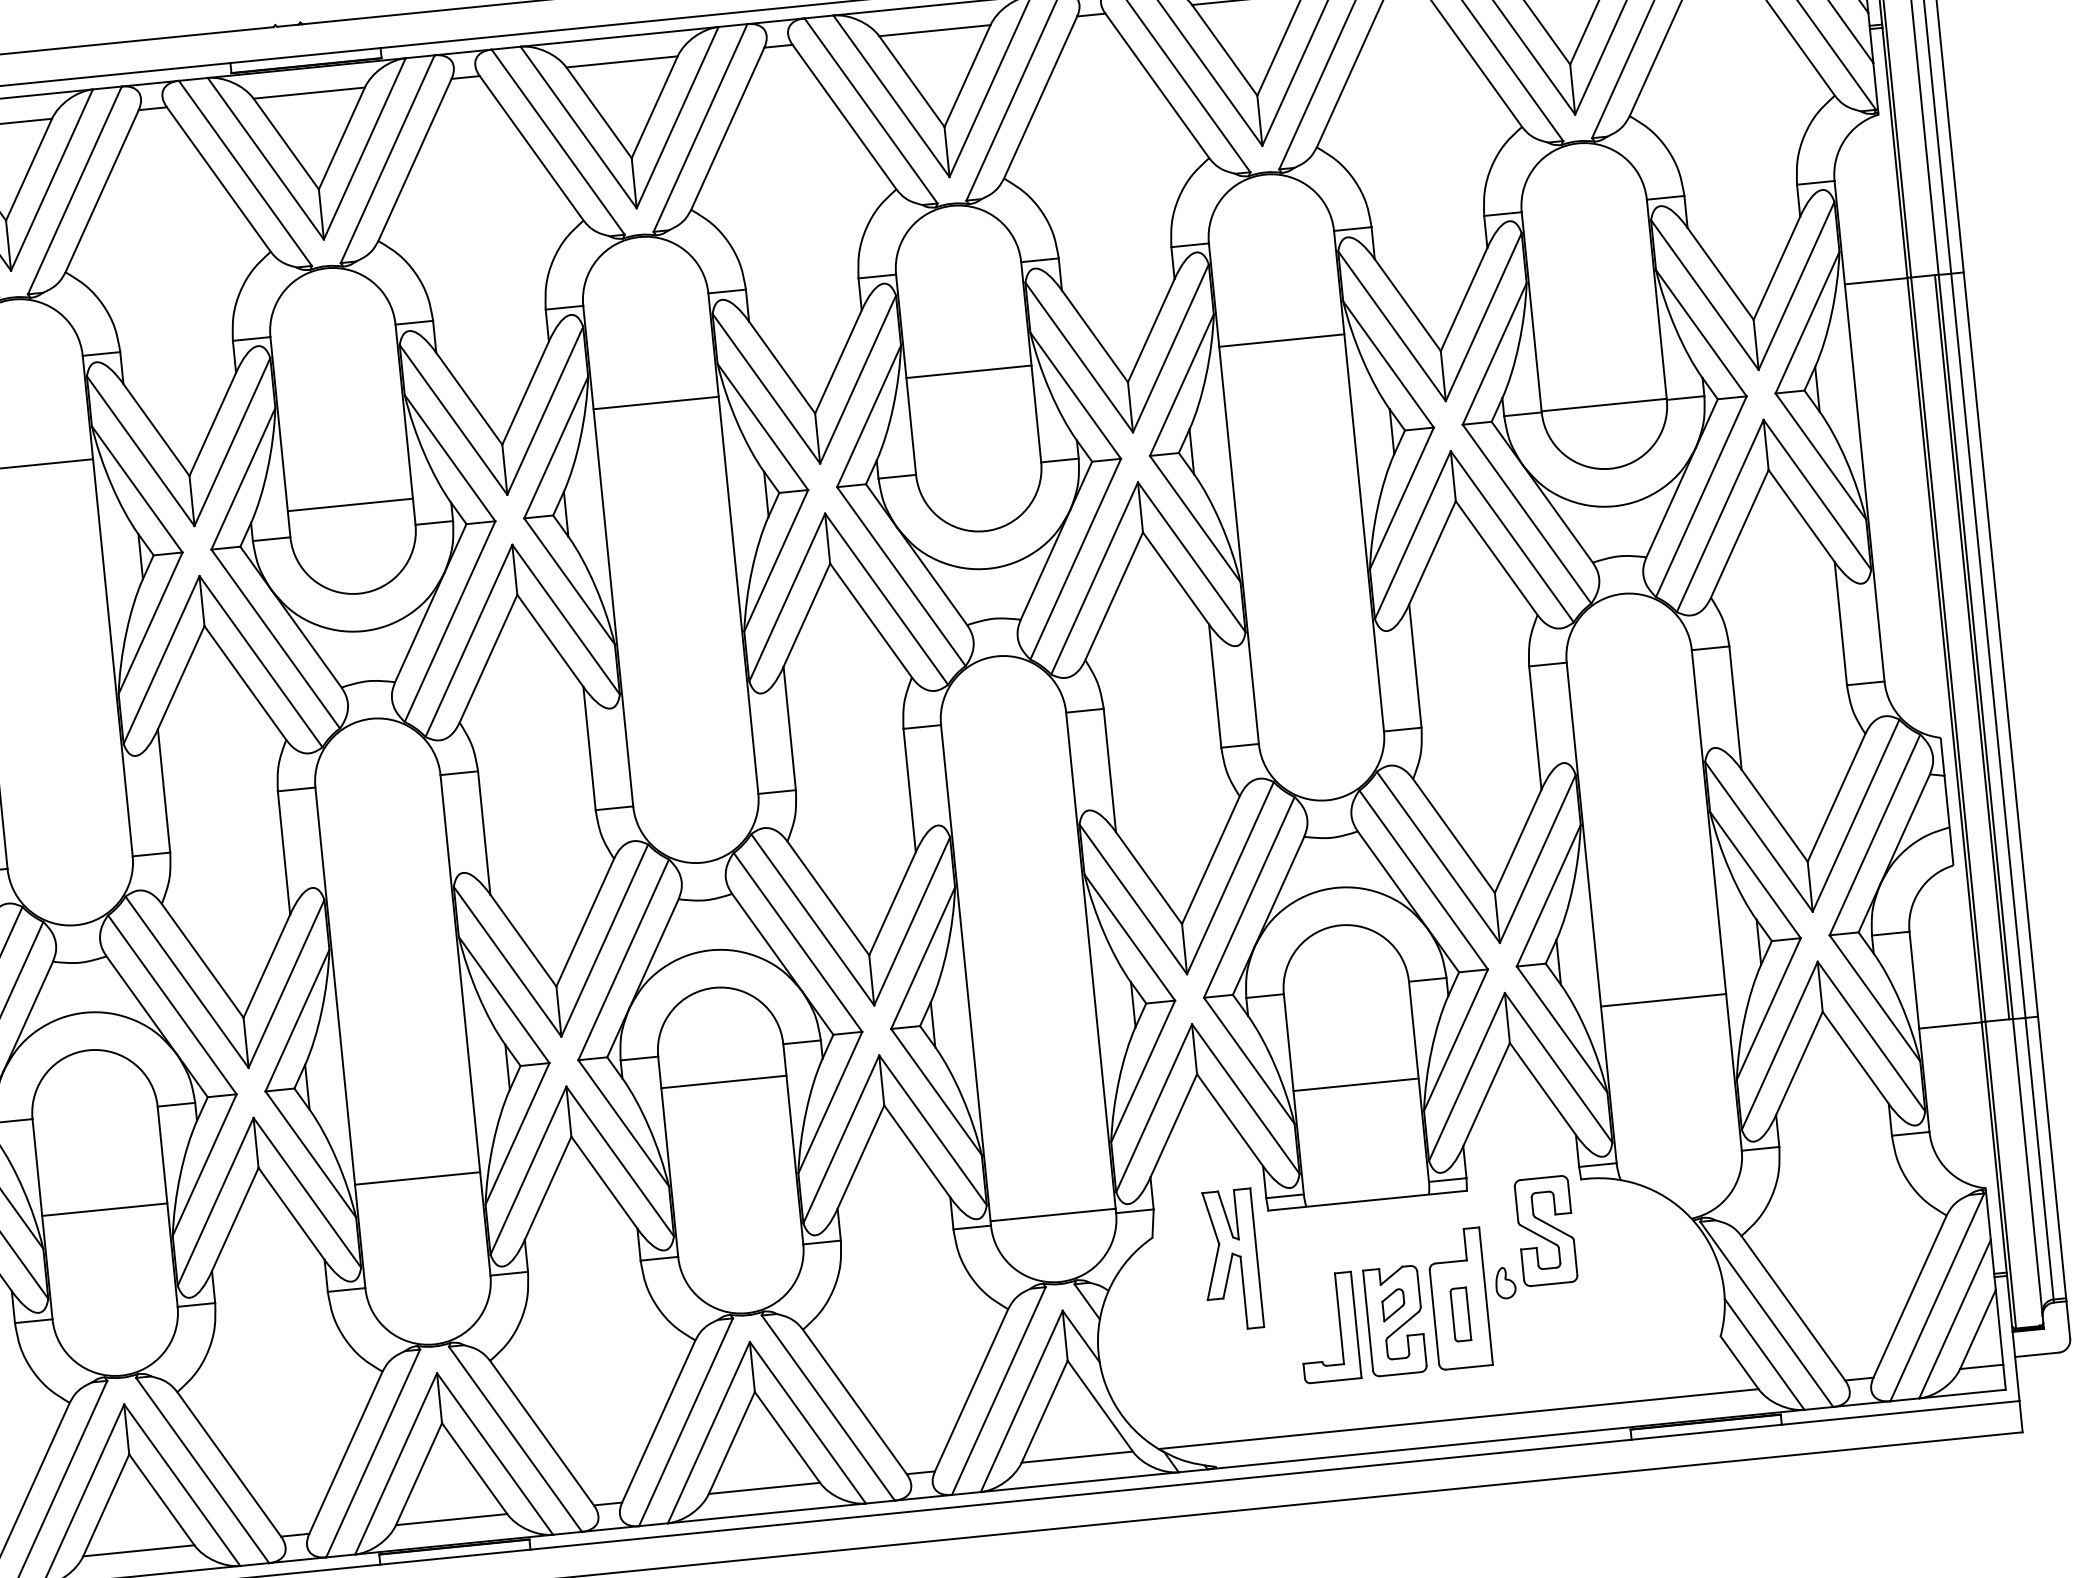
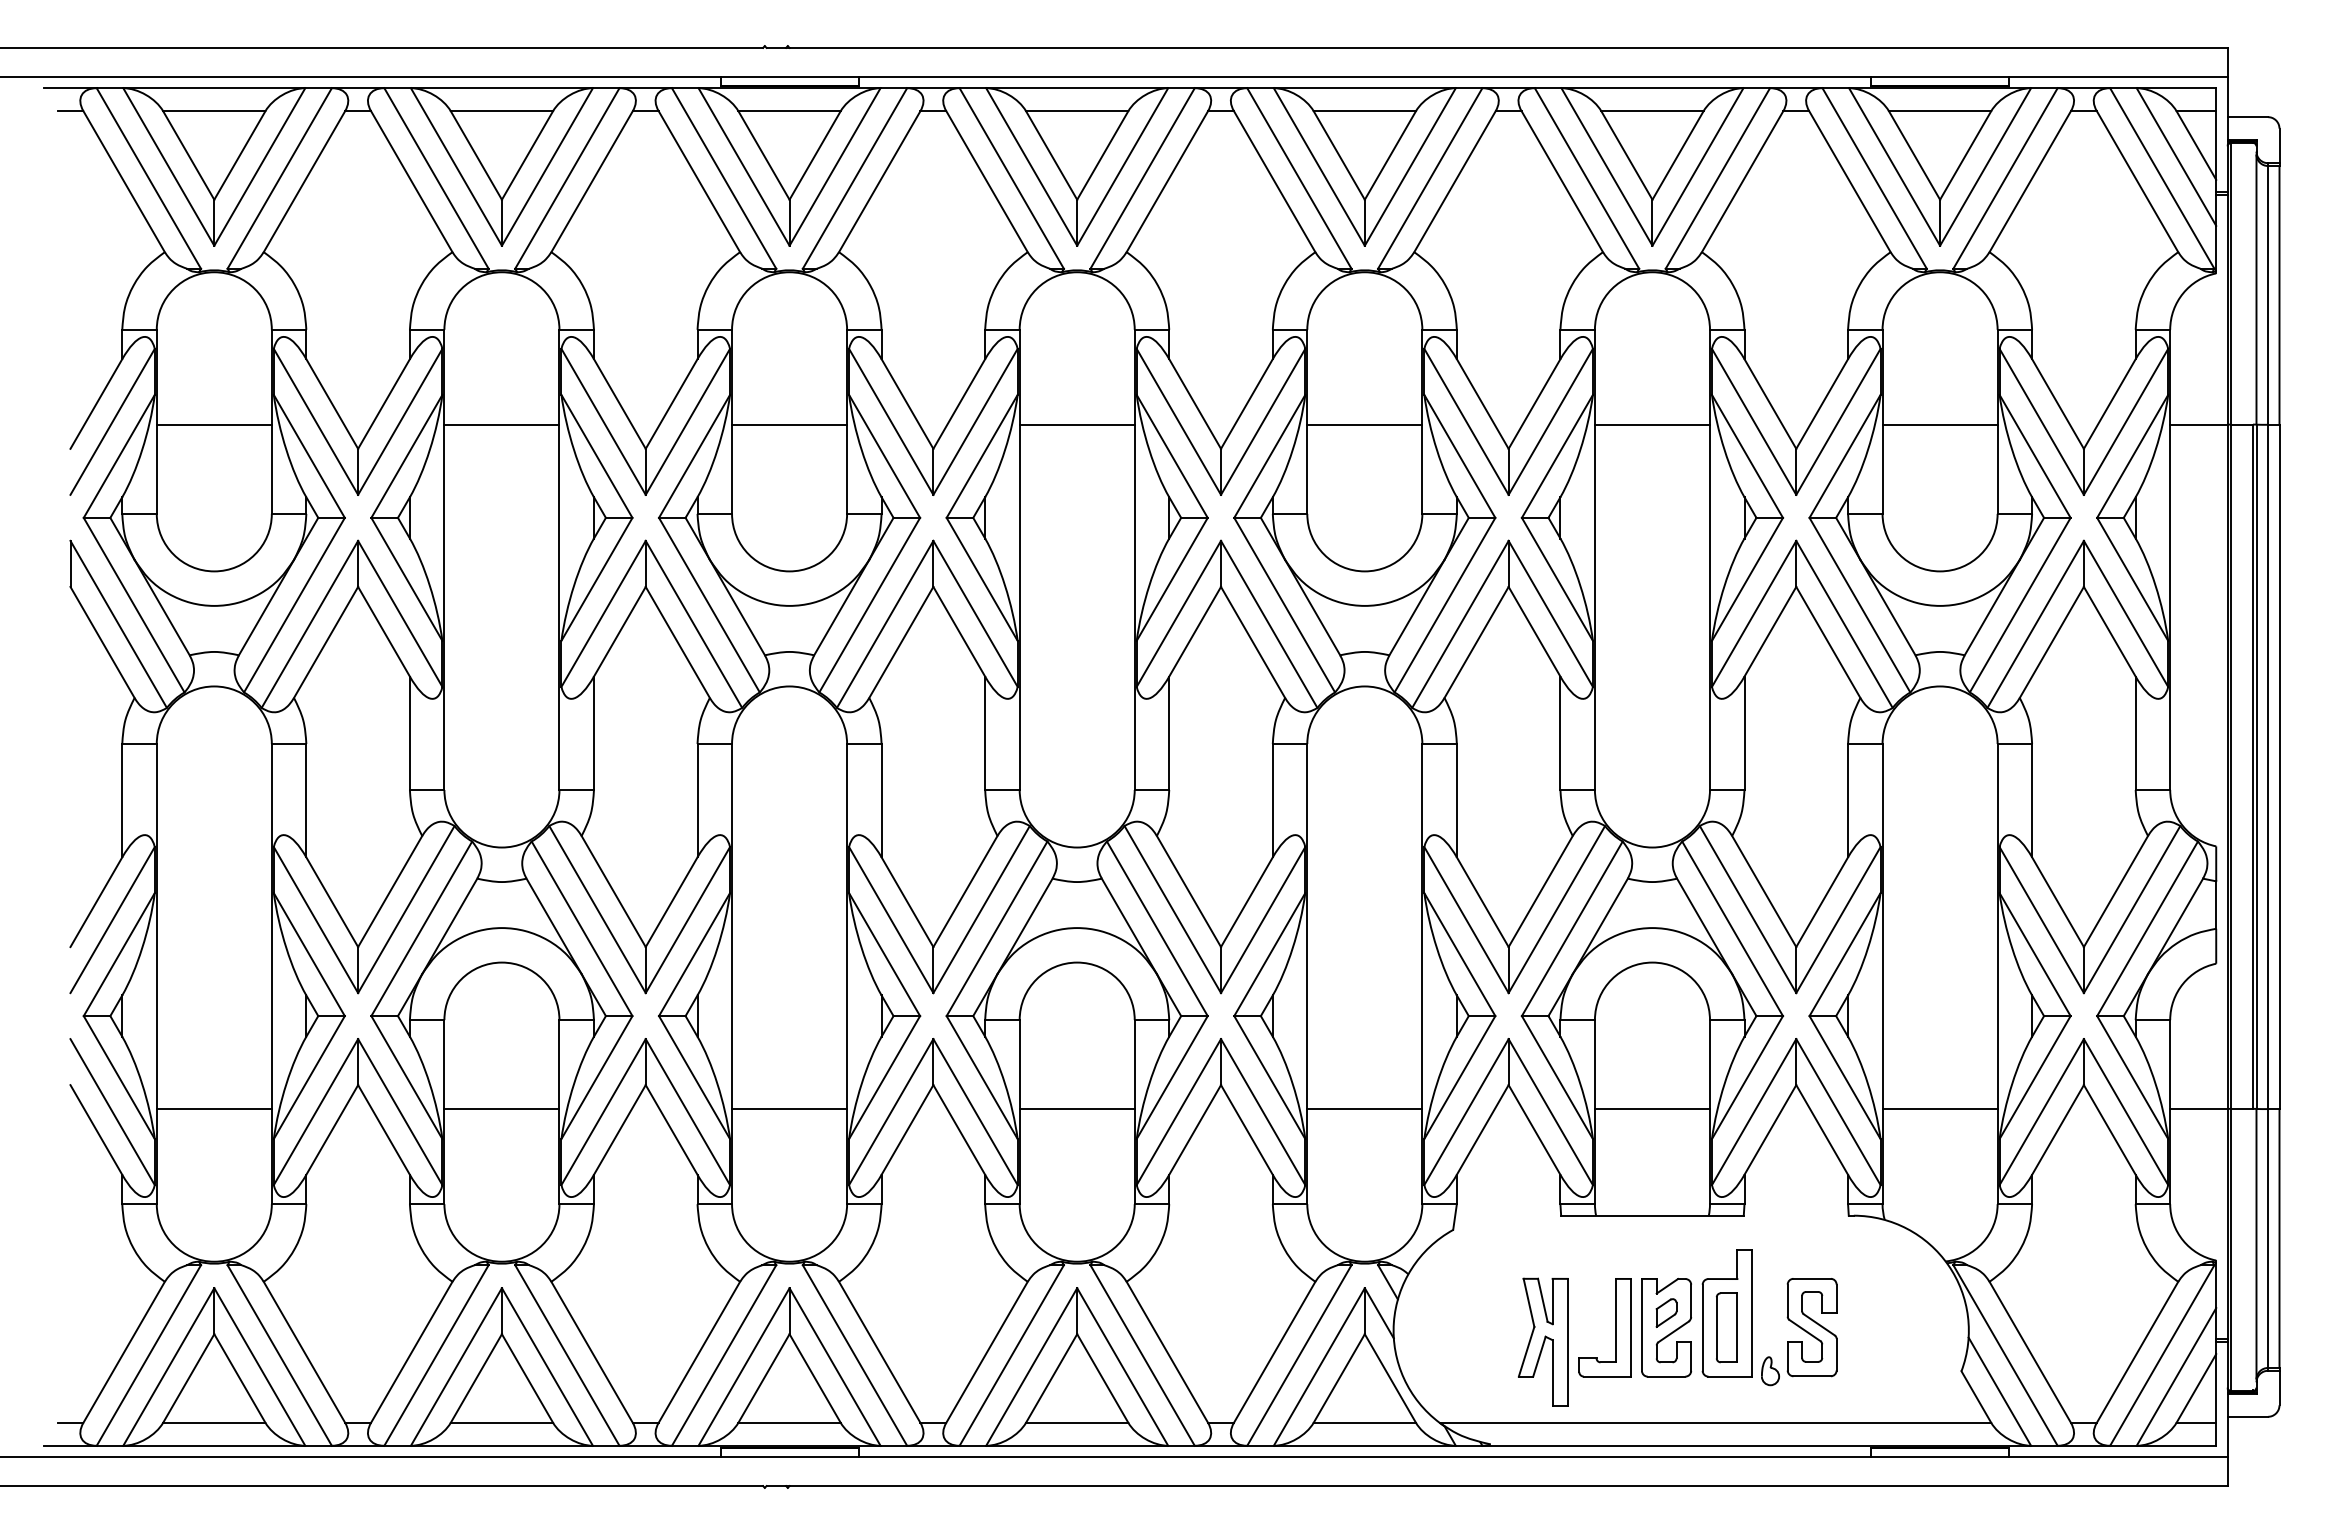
line: (1603, 404) -> (1939, 424), moved
line: (350, 504) -> (789, 424), moved
line: (1662, 1000) -> (1939, 1109), moved
line: (723, 1082) -> (1076, 1109), moved
line: (1052, 1215) -> (1364, 1109), moved
part: (1532, 1237) -> (1799, 1332), moved
part: (1230, 1259) -> (1543, 1341), moved
part: (1460, 1314) -> (1726, 1327), size x1.43

